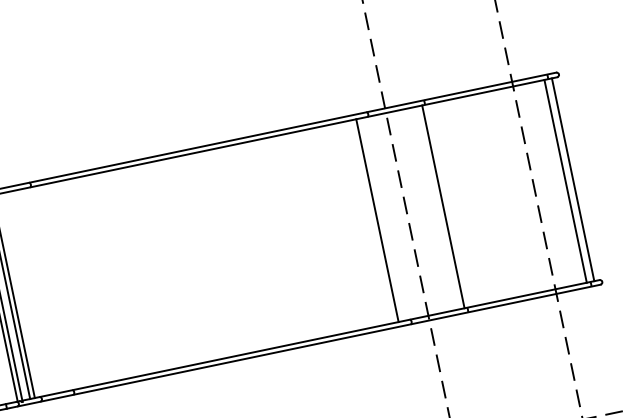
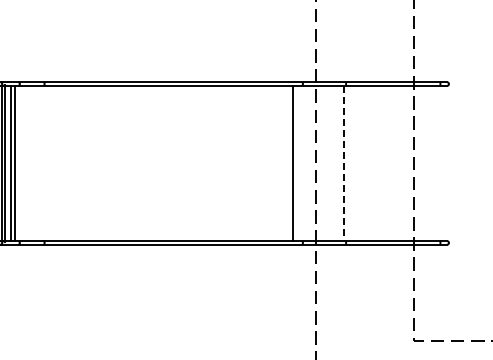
line: (573, 179) -> (443, 163), removed
line: (565, 181) -> (437, 163), removed
line: (442, 207) -> (343, 163), solid -> dashed

